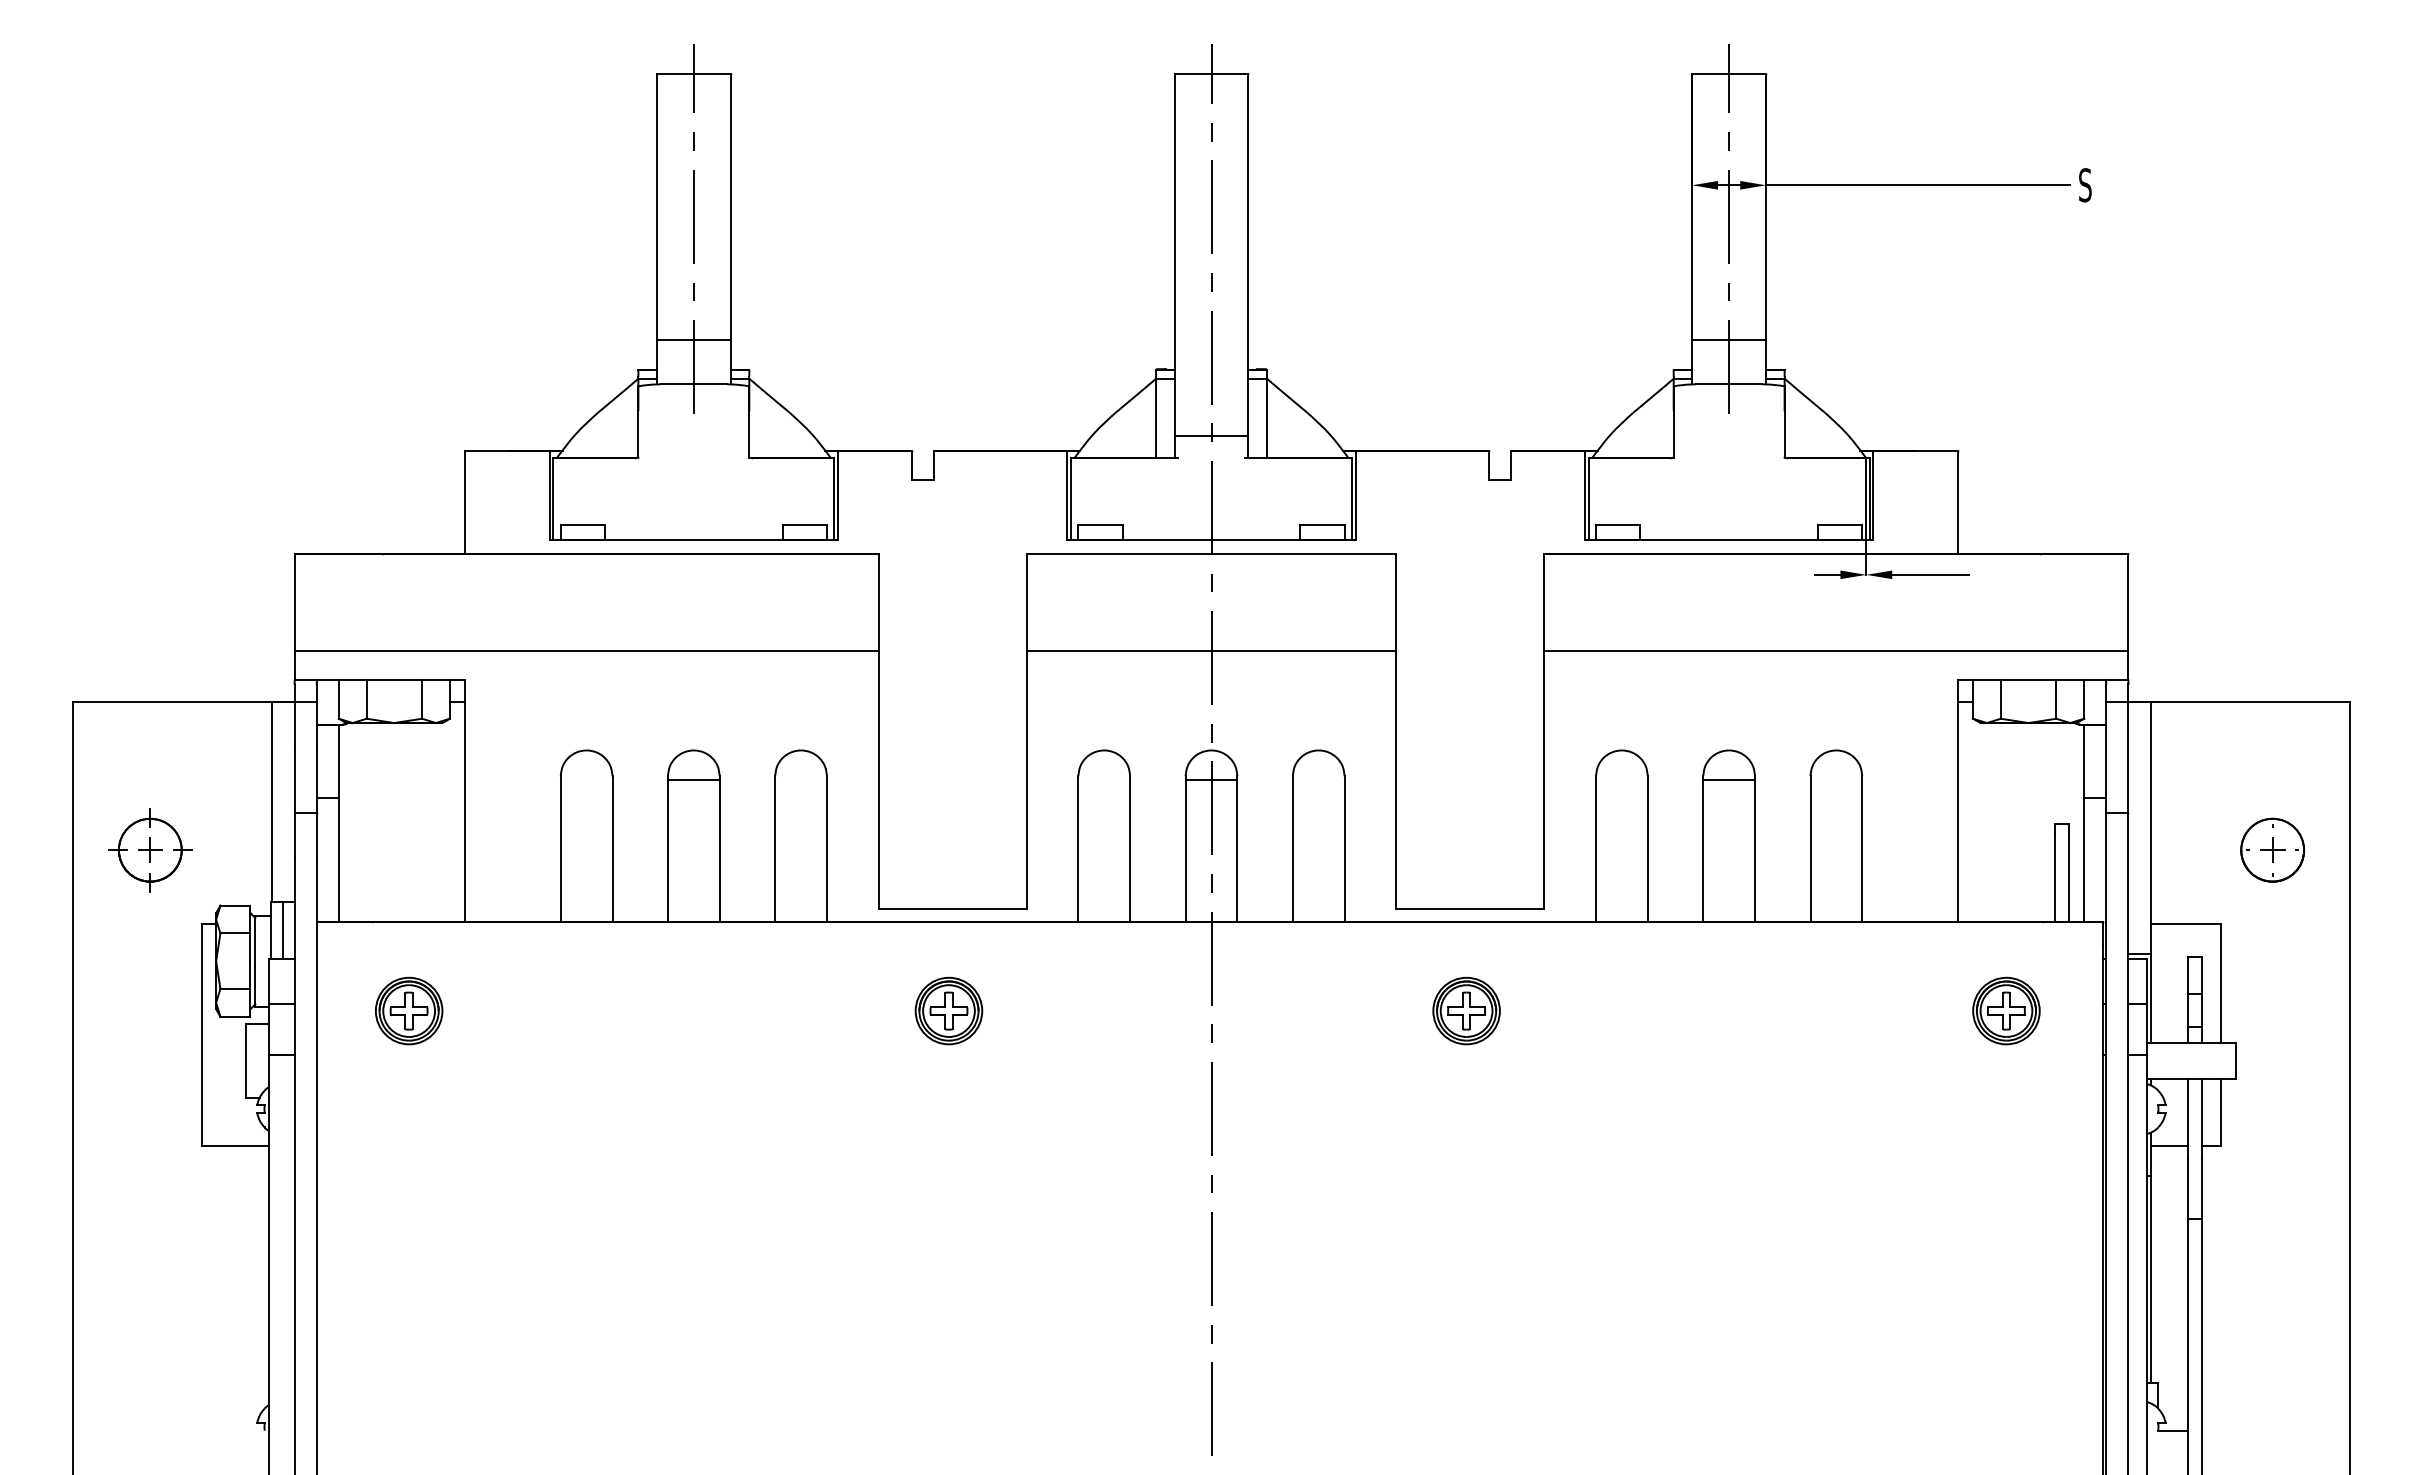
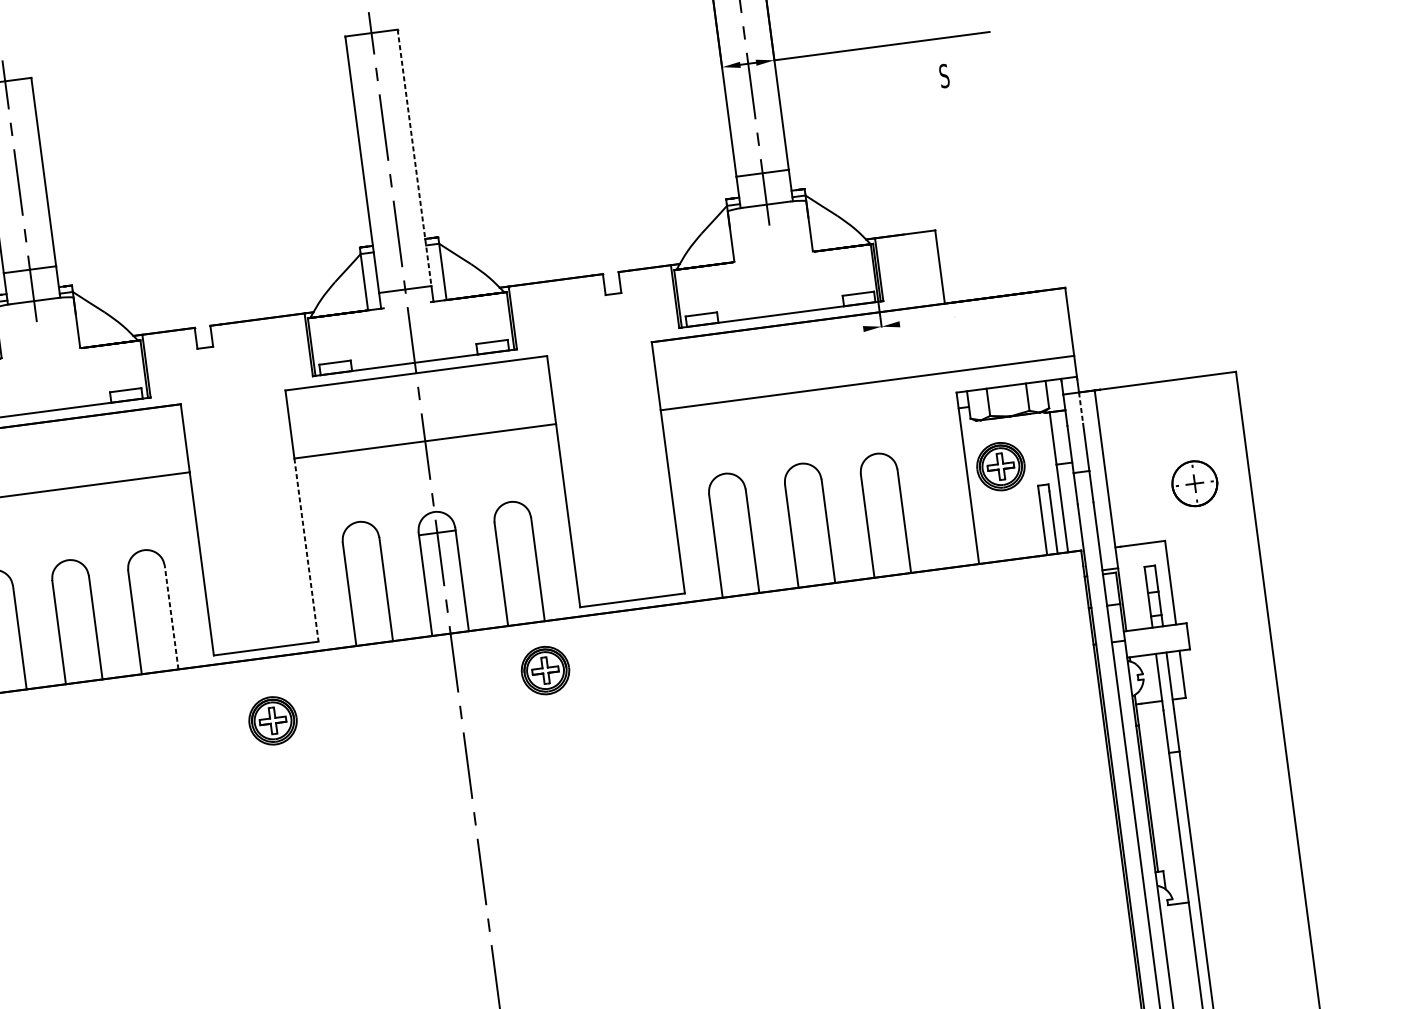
text: (2085, 185) -> (944, 76), moved
line: (1248, 255) -> (414, 158), solid -> dashed
line: (1827, 574) -> (854, 330), removed
line: (1930, 574) -> (927, 320), removed
line: (2128, 725) -> (1081, 408), solid -> dashed
line: (693, 779) -> (70, 580), removed
line: (1729, 779) -> (803, 484), removed
line: (1026, 780) -> (306, 550), solid -> dashed
line: (826, 848) -> (171, 617), solid -> dashed
part: (1466, 1010) -> (545, 670), moved
part: (2006, 1010) -> (1000, 466), moved

